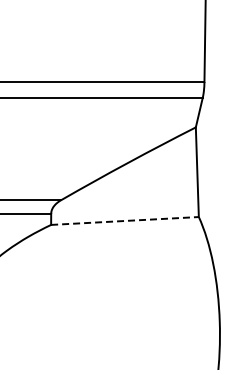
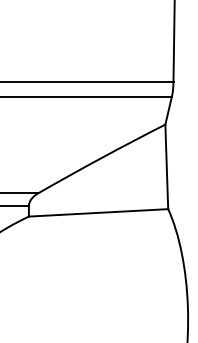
line: (124, 220) -> (98, 212), dashed -> solid

